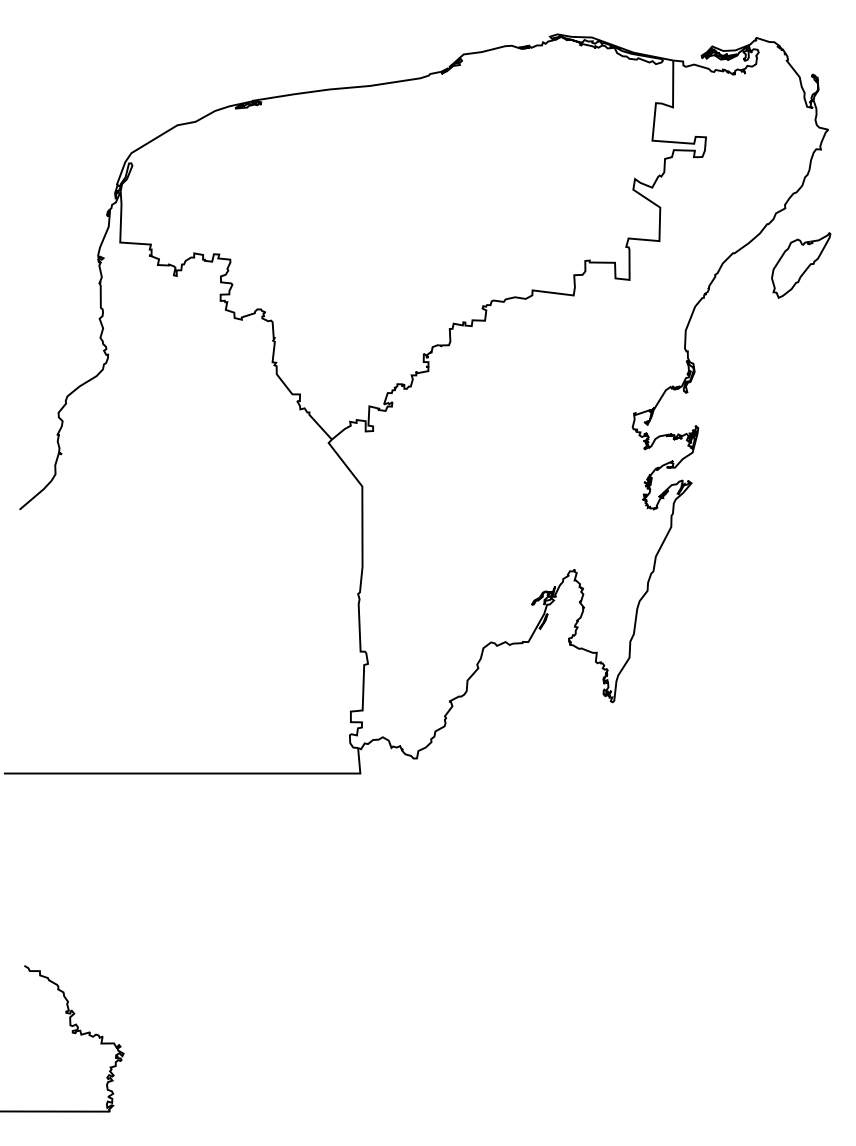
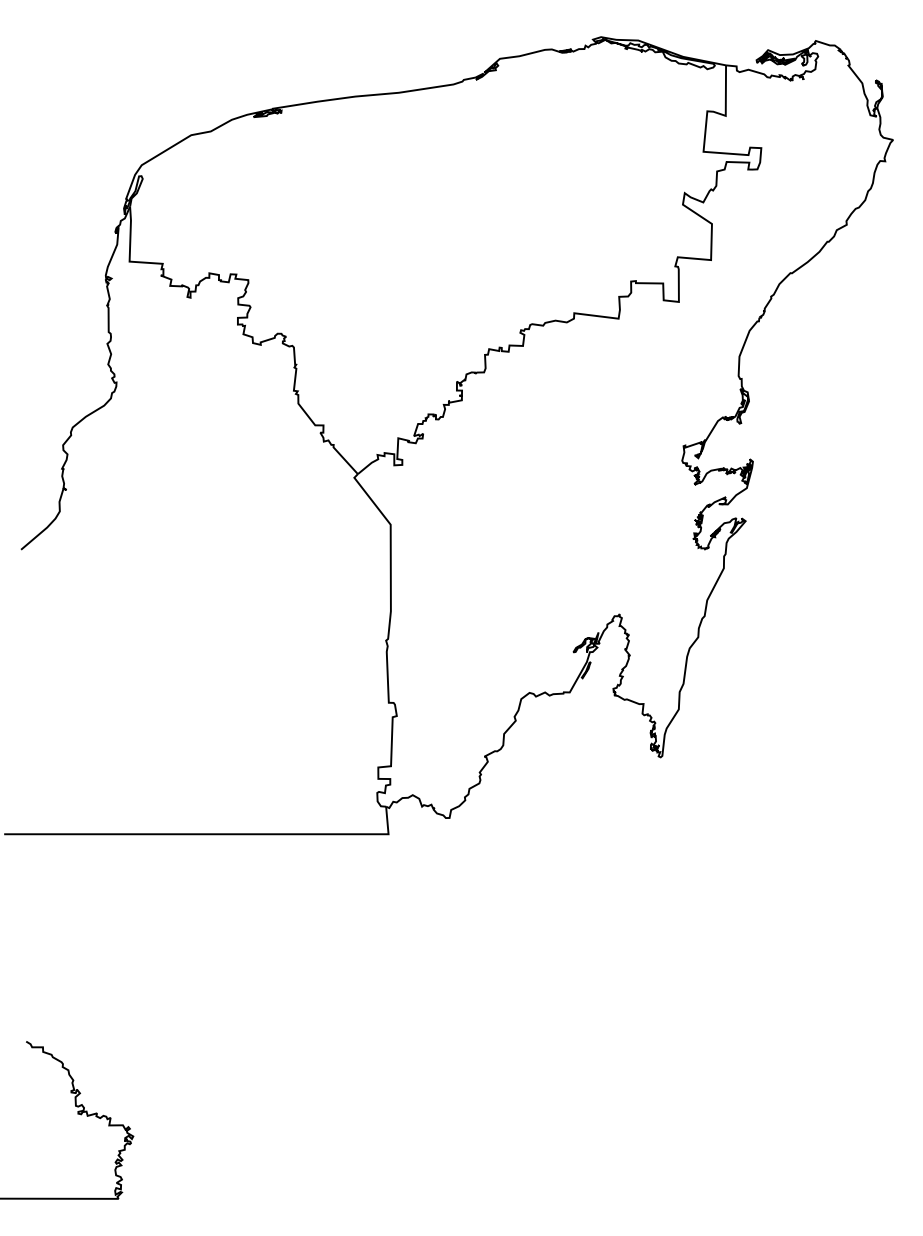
part: (801, 265) -> (864, 286), removed

